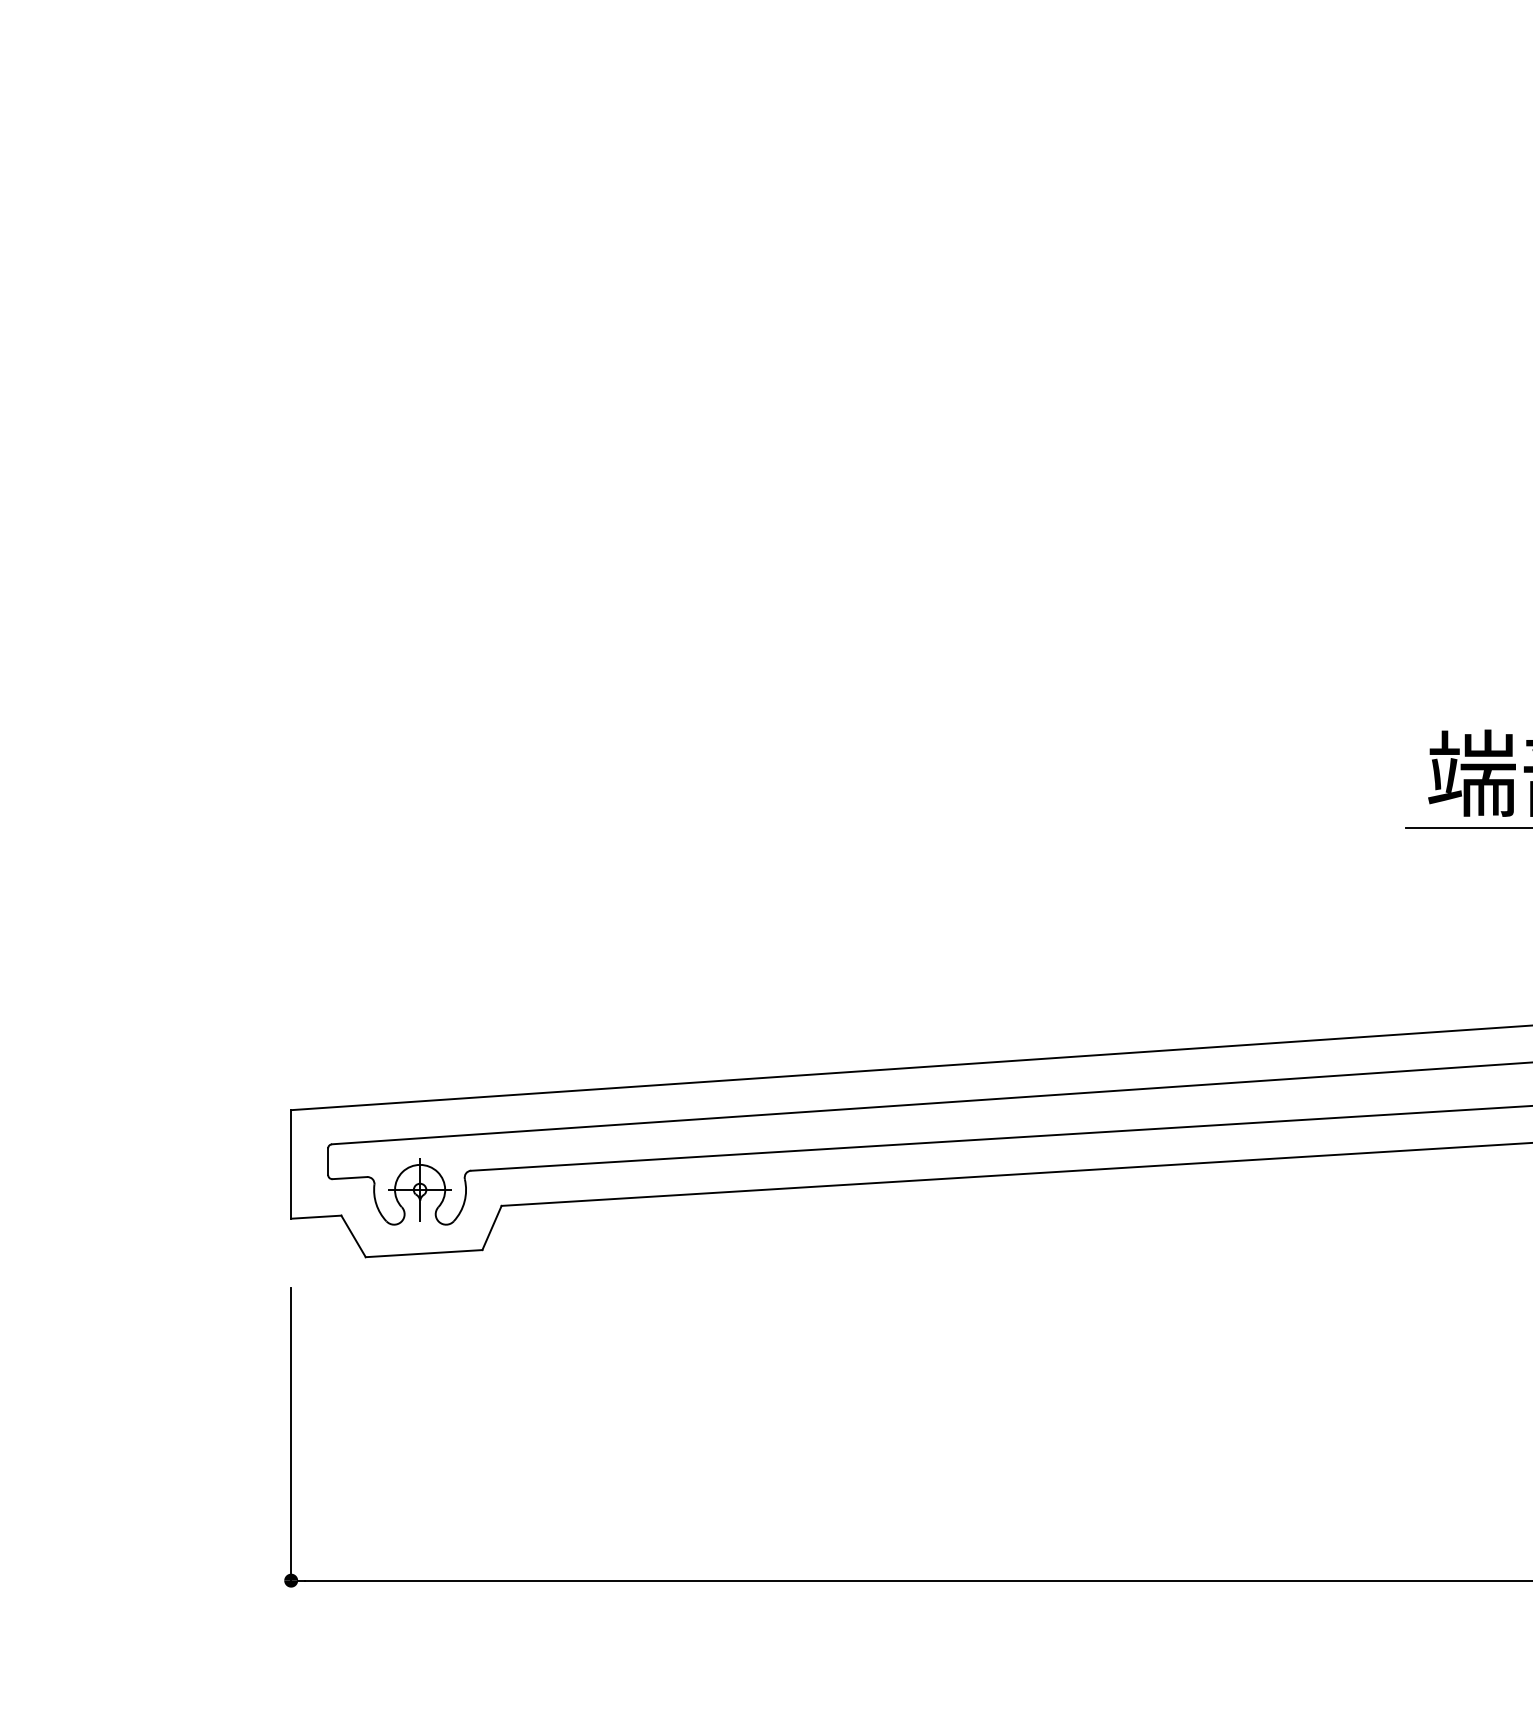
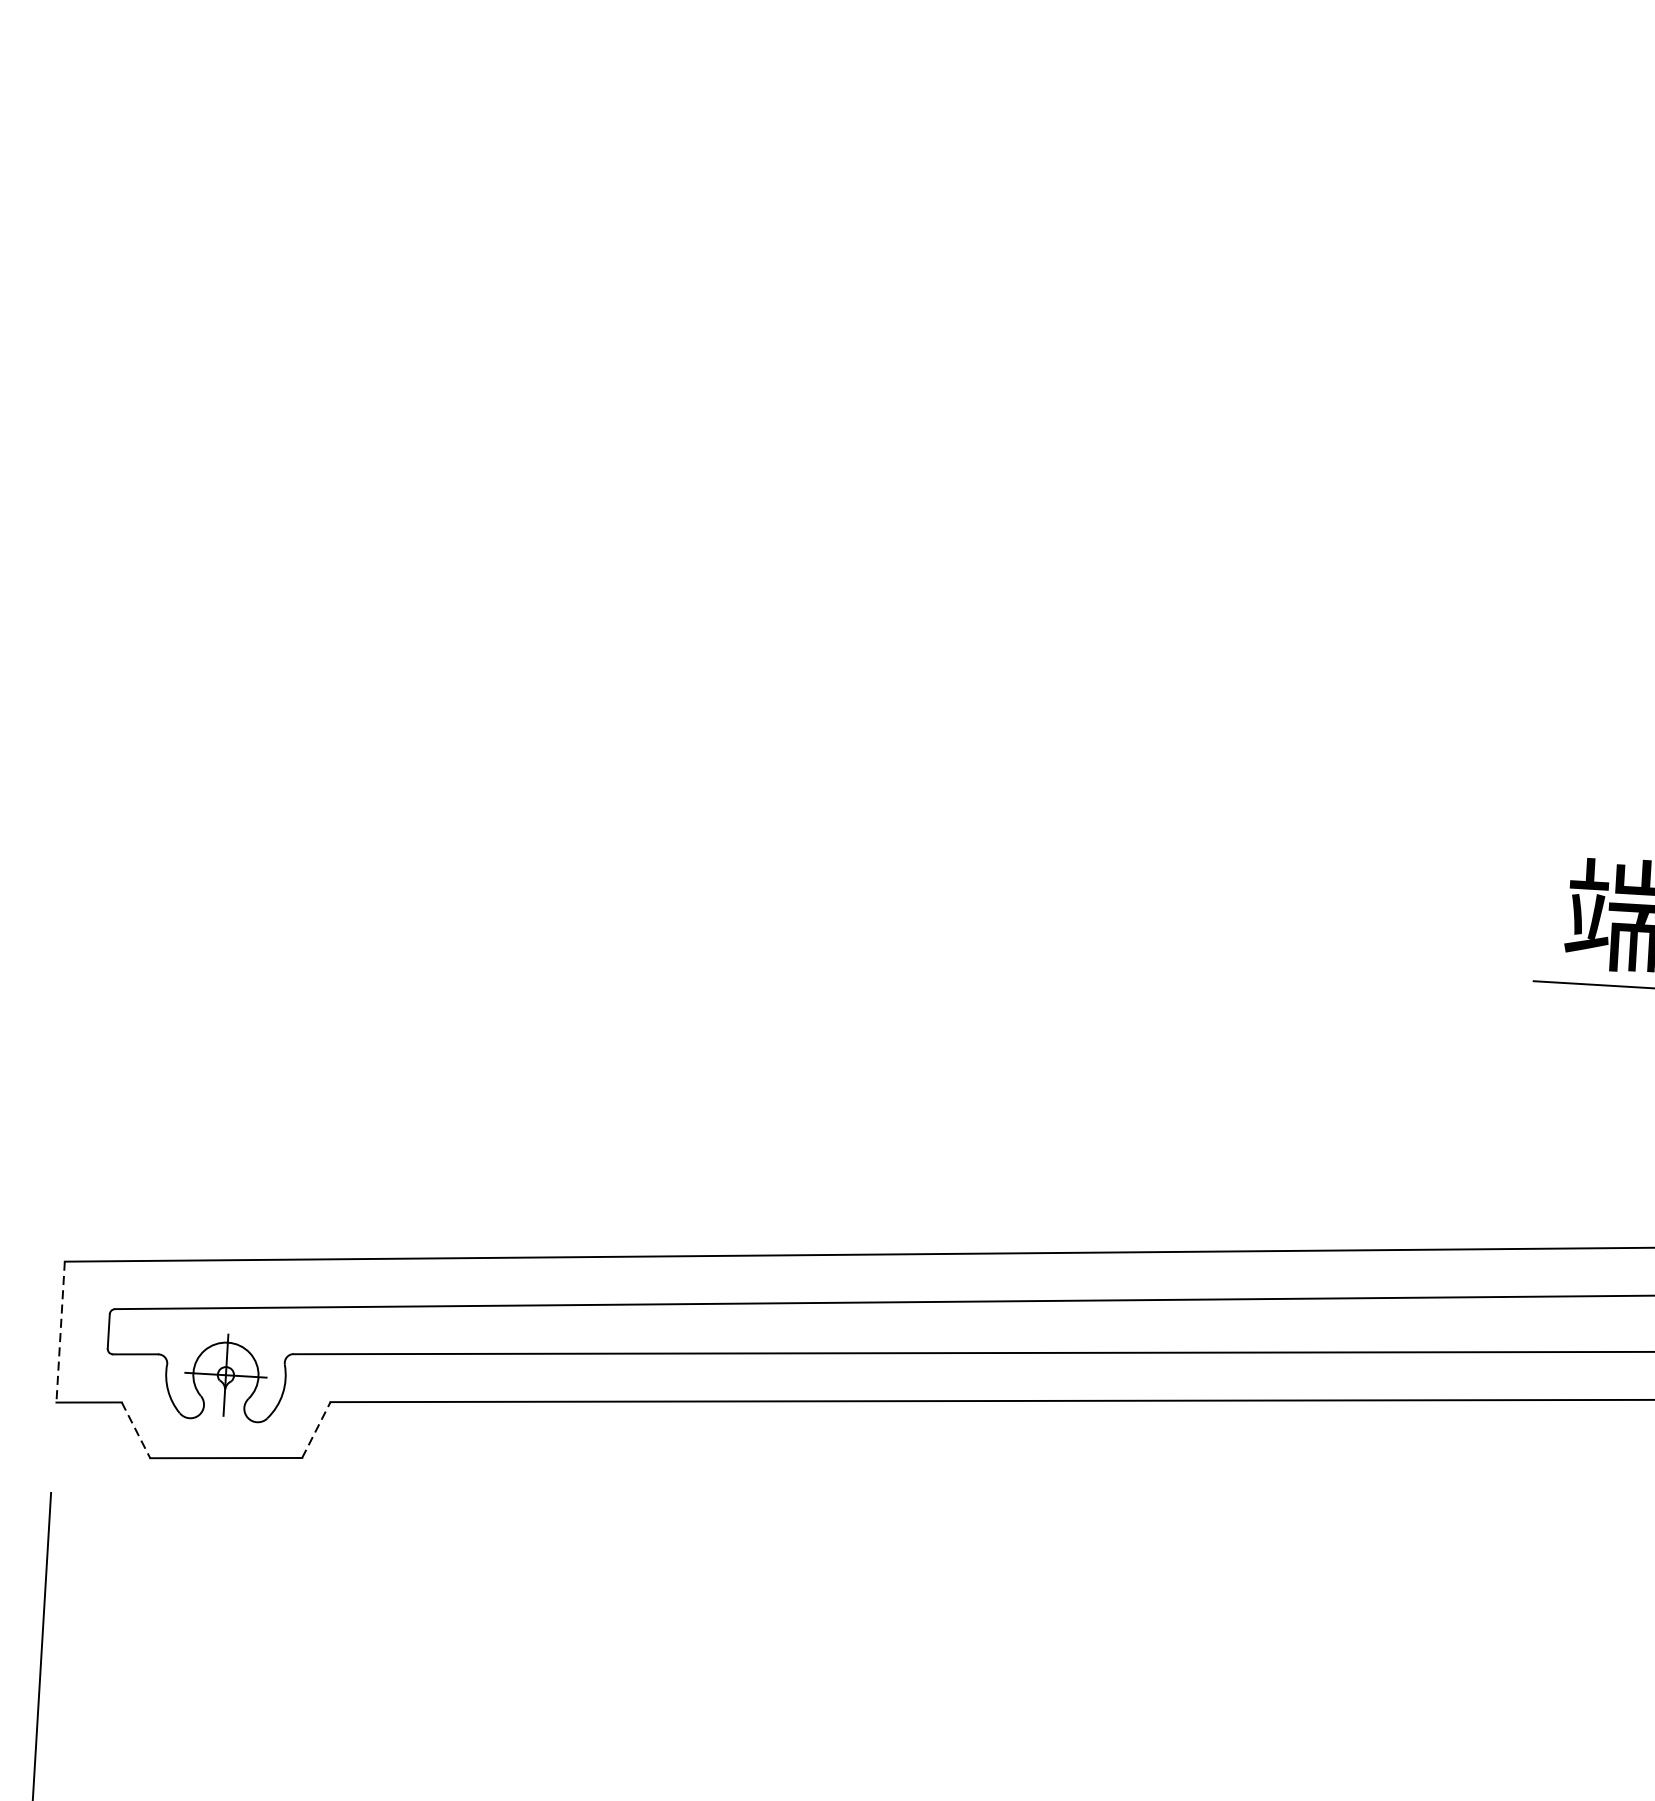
line: (291, 1164) -> (61, 1332), solid -> dashed
line: (492, 1227) -> (317, 1429), solid -> dashed
line: (353, 1236) -> (135, 1430), solid -> dashed

